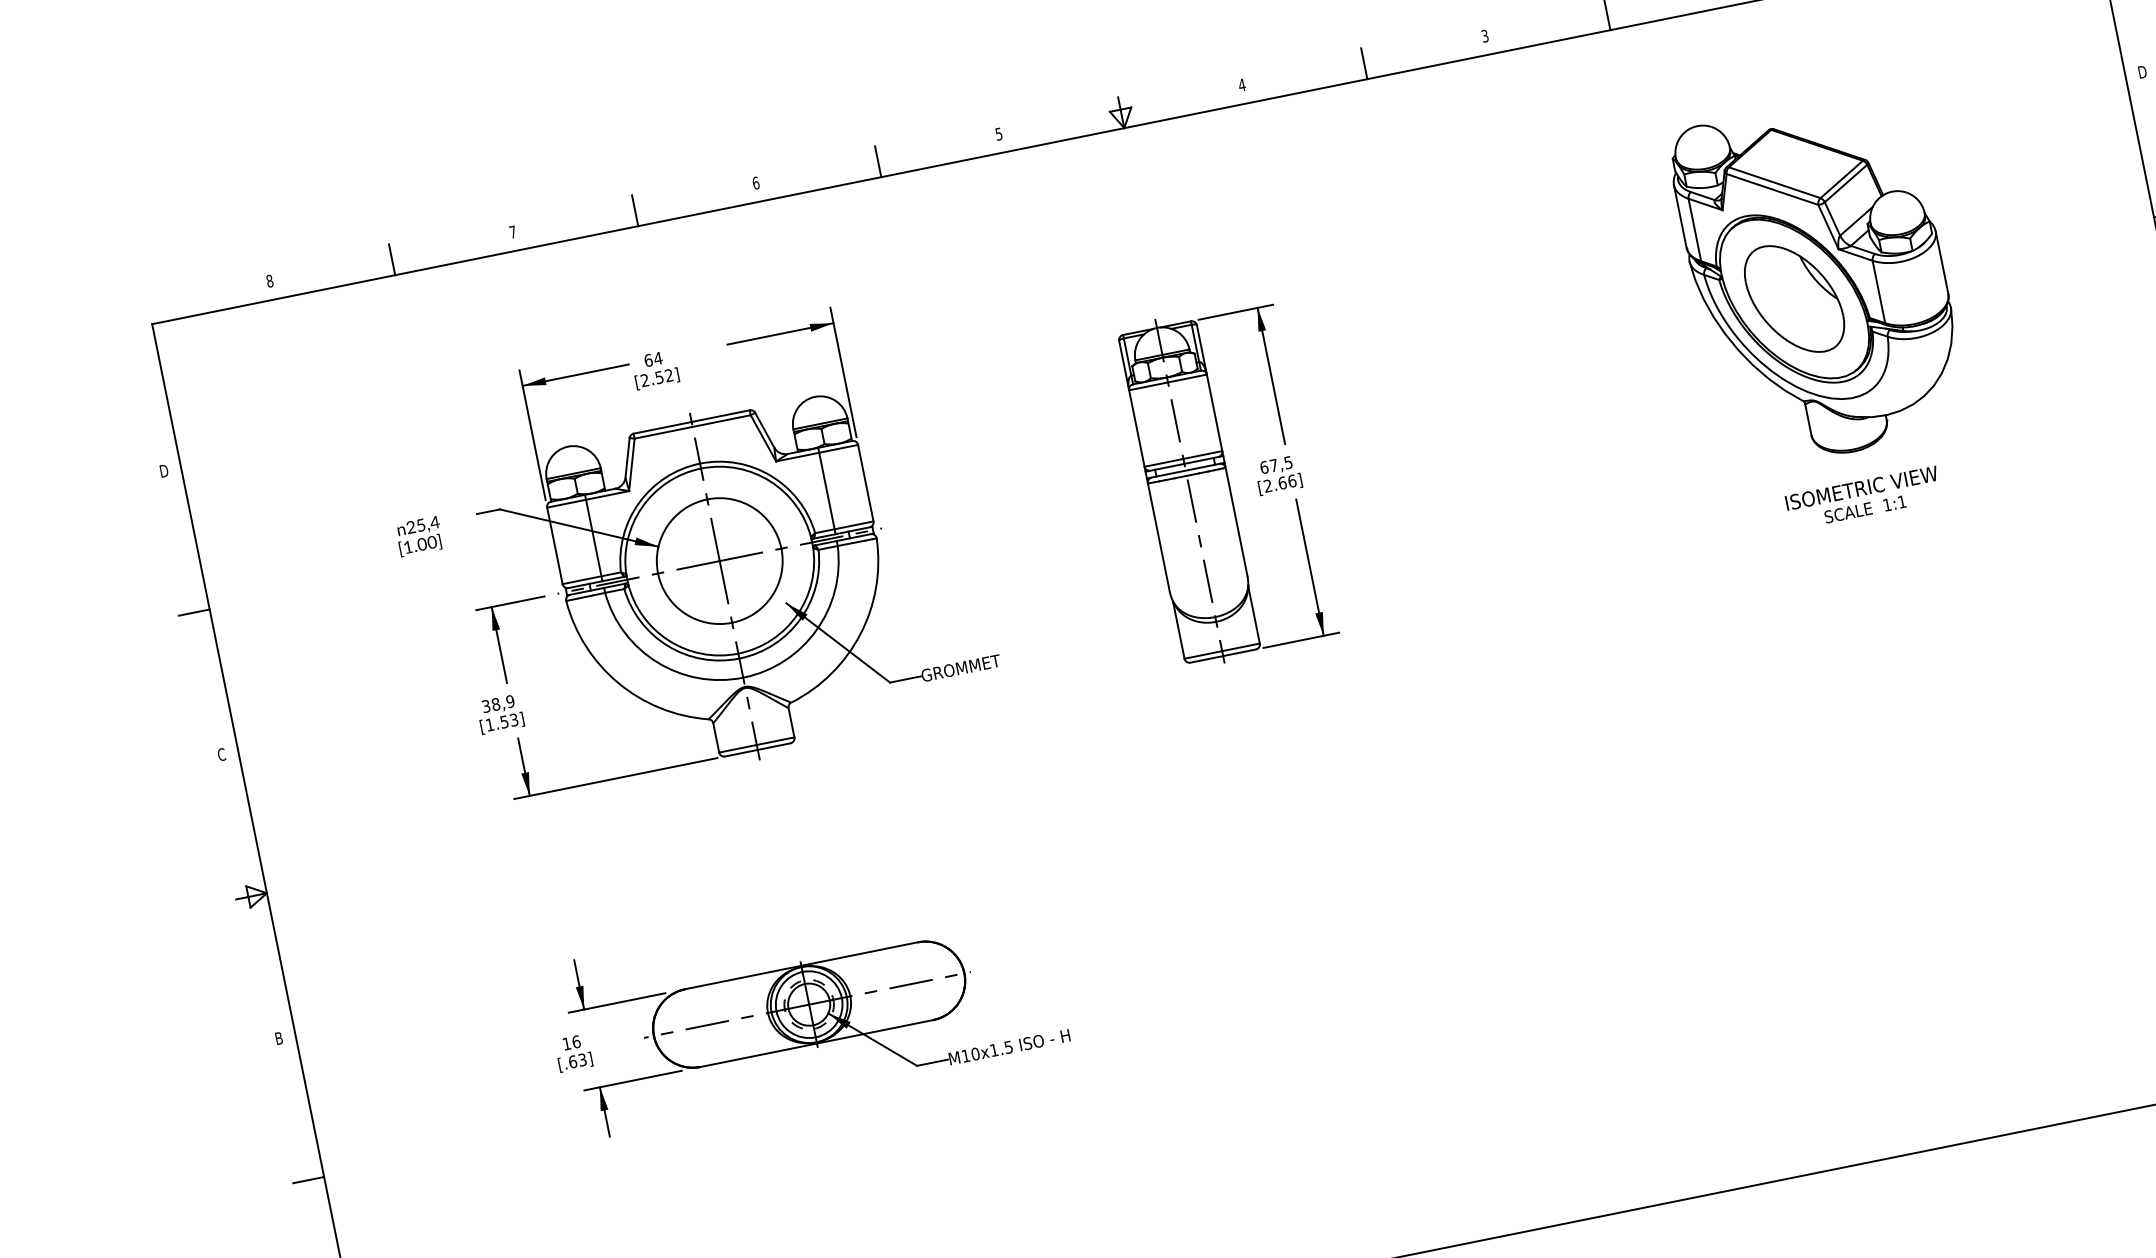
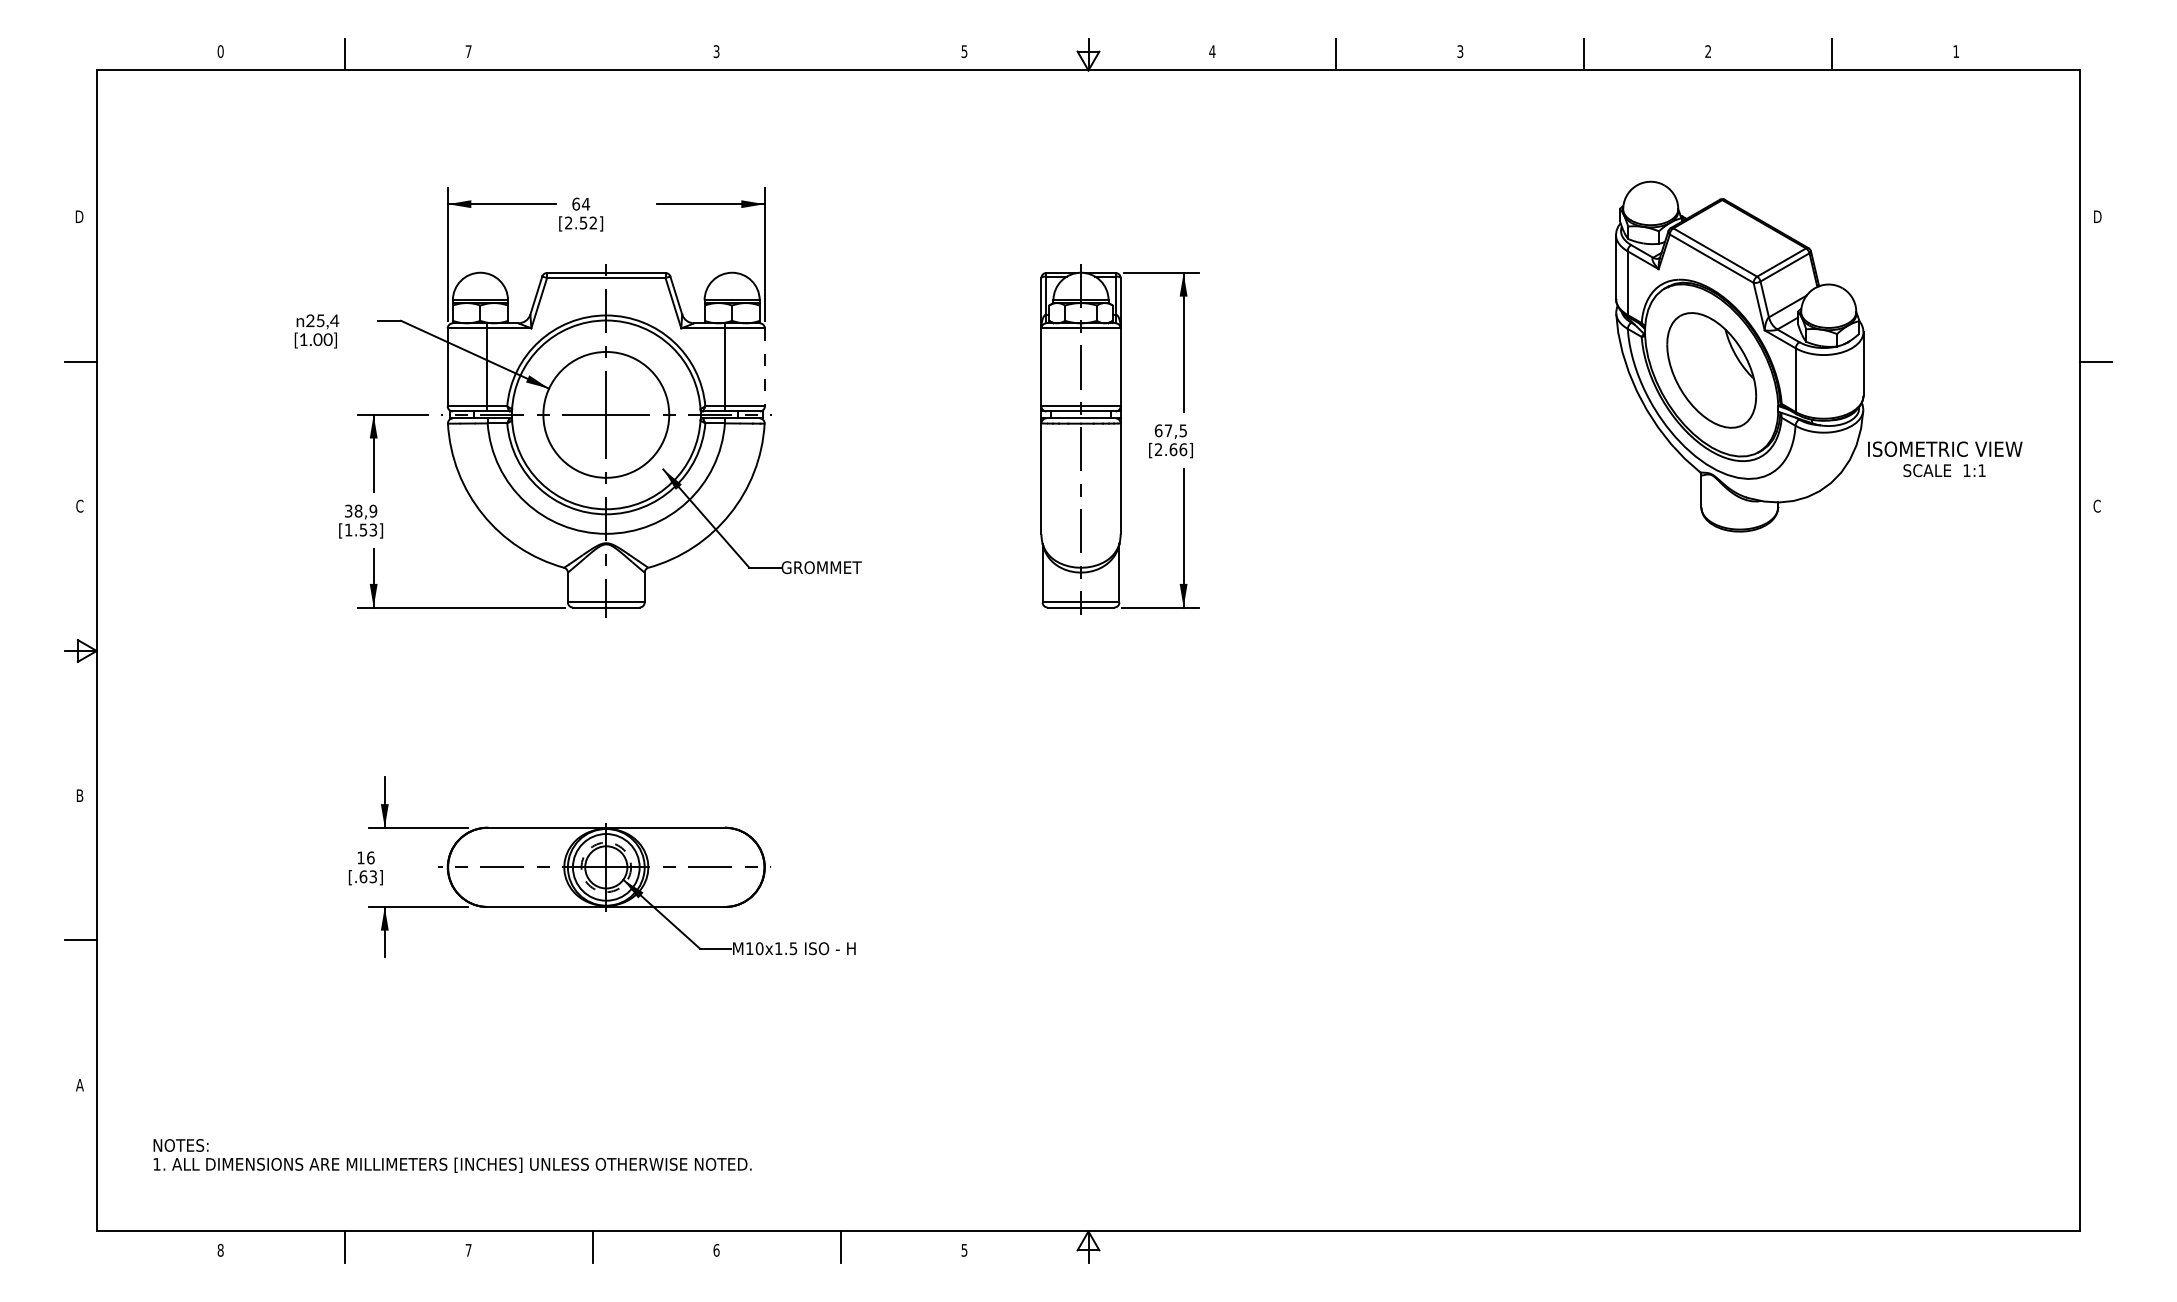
line: (878, 161) -> (840, 54), removed
text: (755, 183) -> (716, 51), 6 -> 3
line: (634, 210) -> (592, 54), removed
text: (269, 281) -> (220, 51), 8 -> 0
line: (865, 483) -> (764, 367), solid -> dashed
text: (1864, 498) -> (1945, 459), moved

